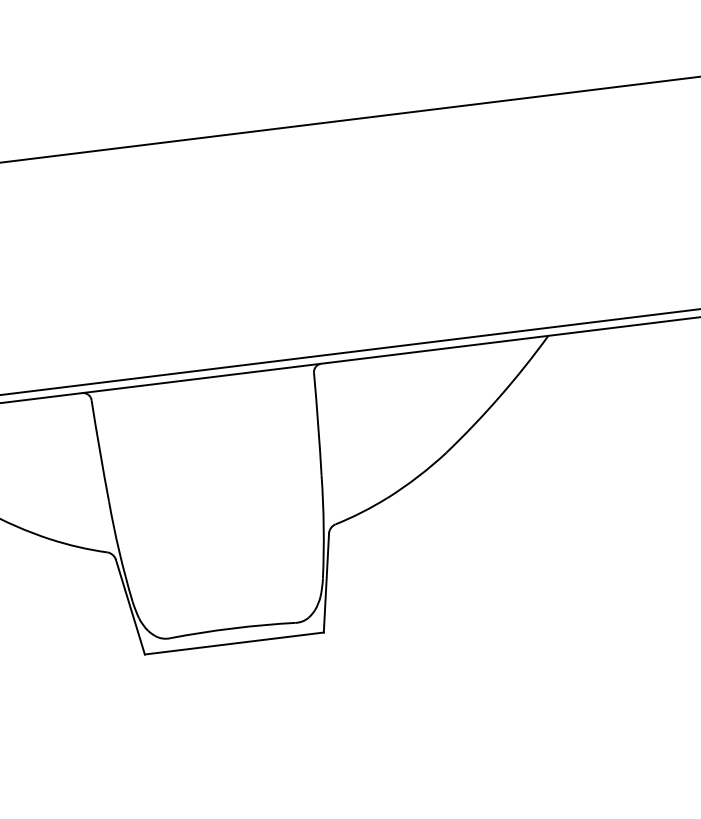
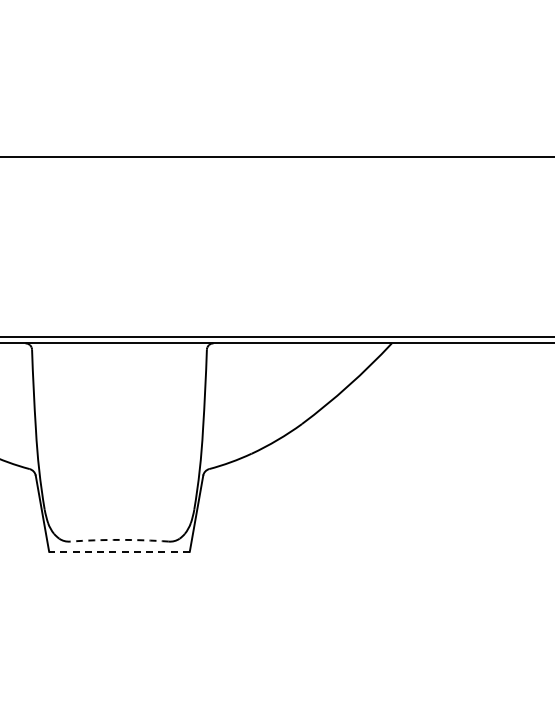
arc: (232, 627) -> (119, 539), solid -> dashed
line: (233, 643) -> (118, 551), solid -> dashed

